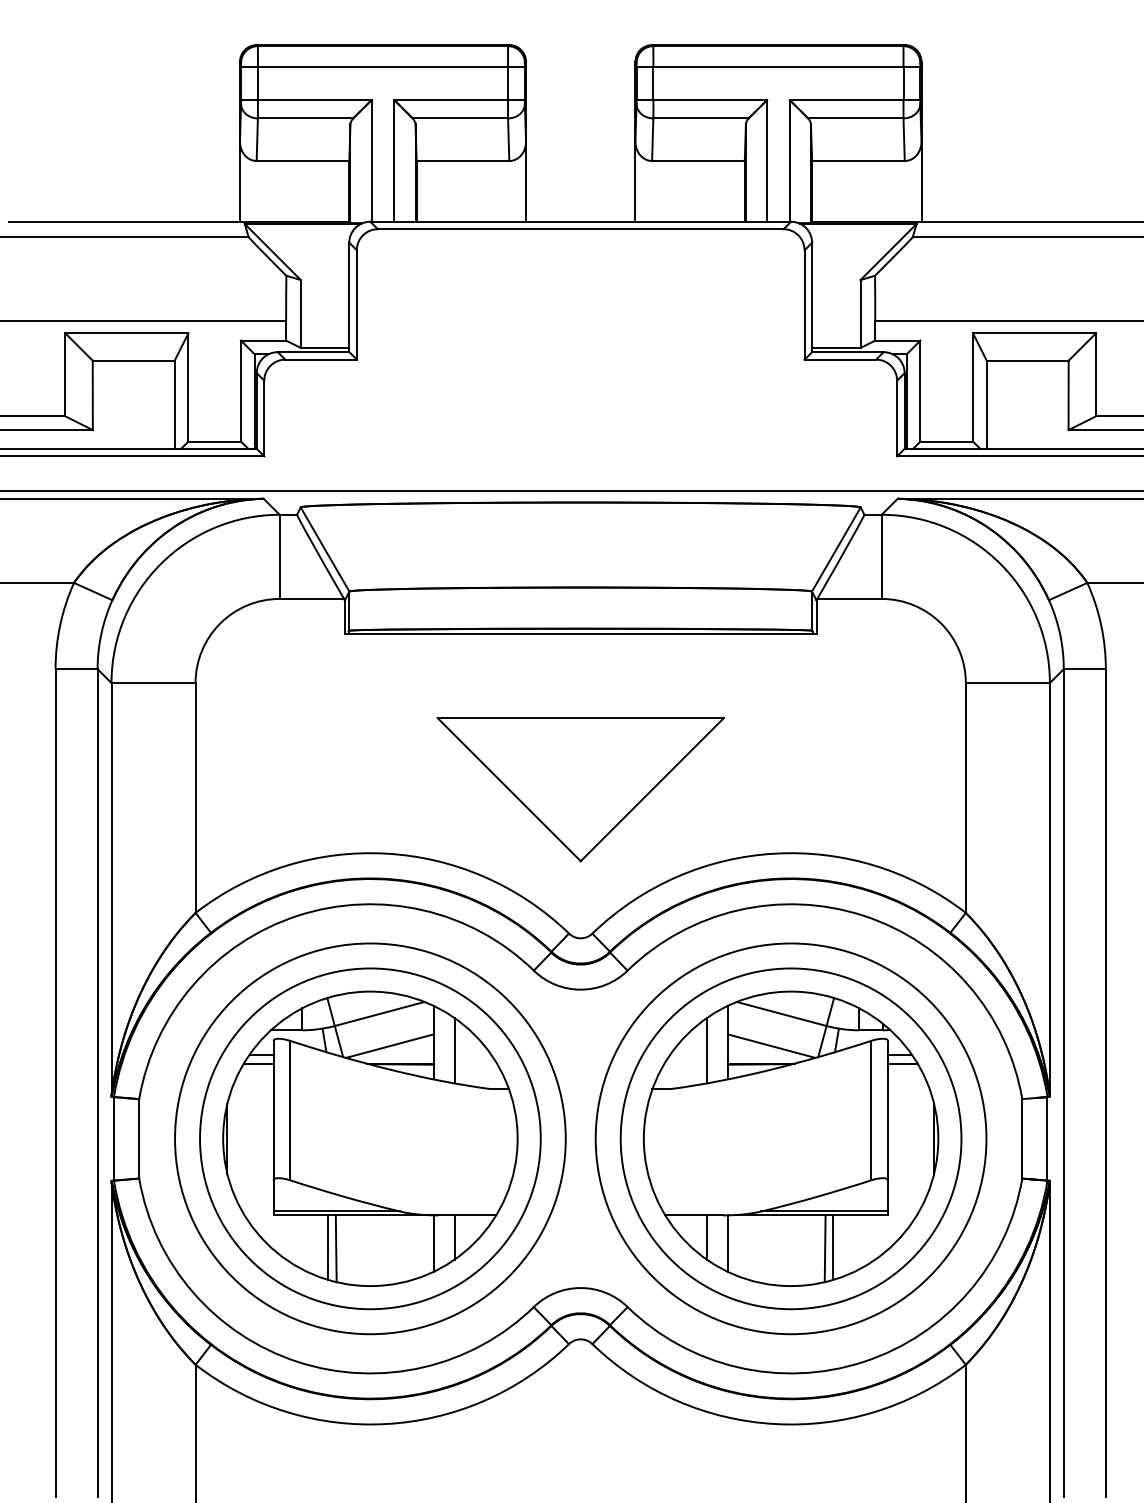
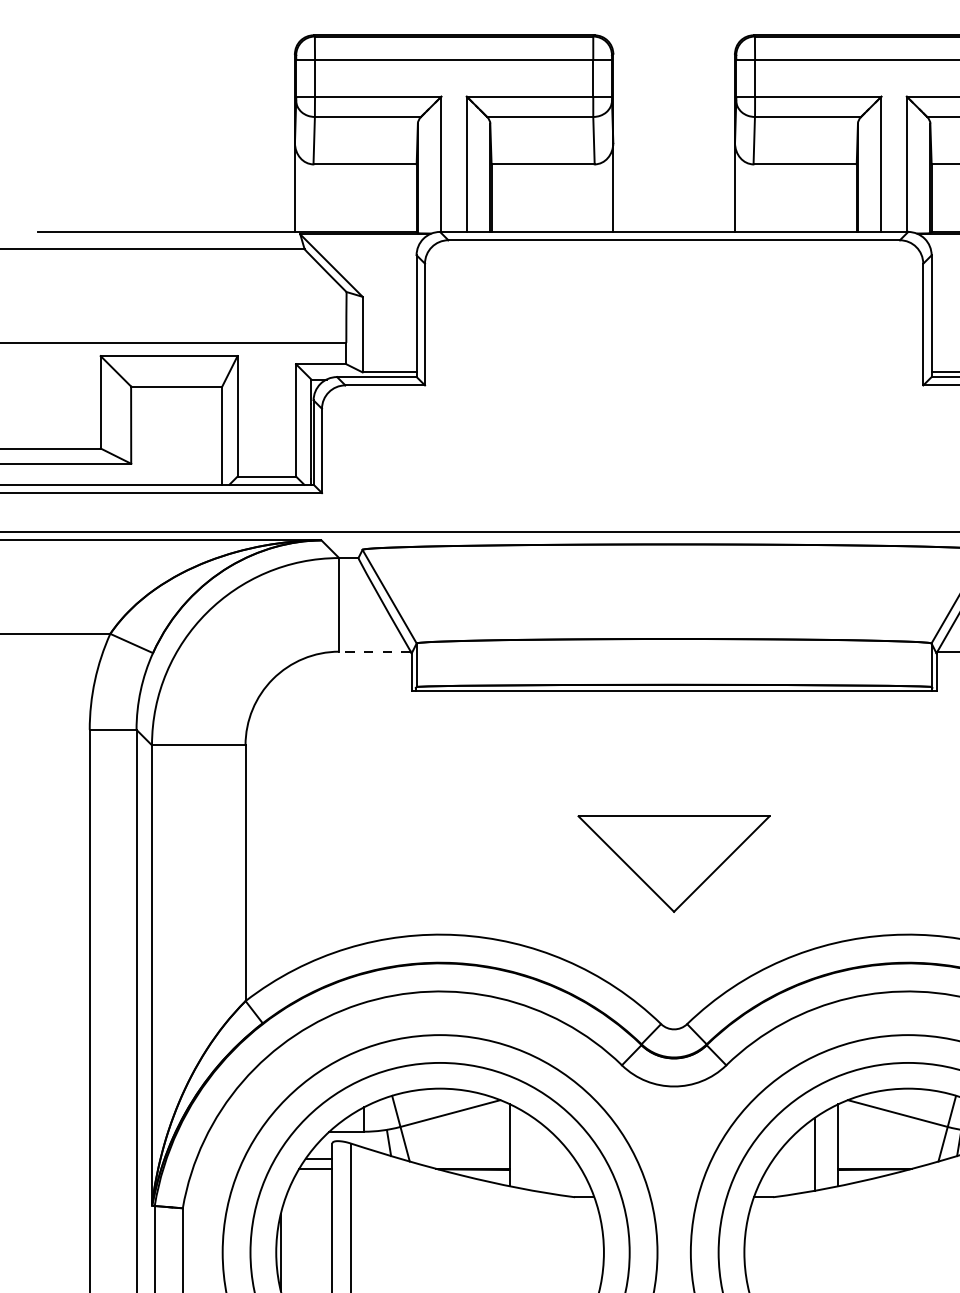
line: (311, 598) -> (374, 651), solid -> dashed
part: (580, 789) -> (673, 863), size x0.6
line: (389, 1045) -> (461, 1148), removed
line: (771, 1045) -> (886, 1148), removed
line: (454, 1050) -> (533, 1154), removed

